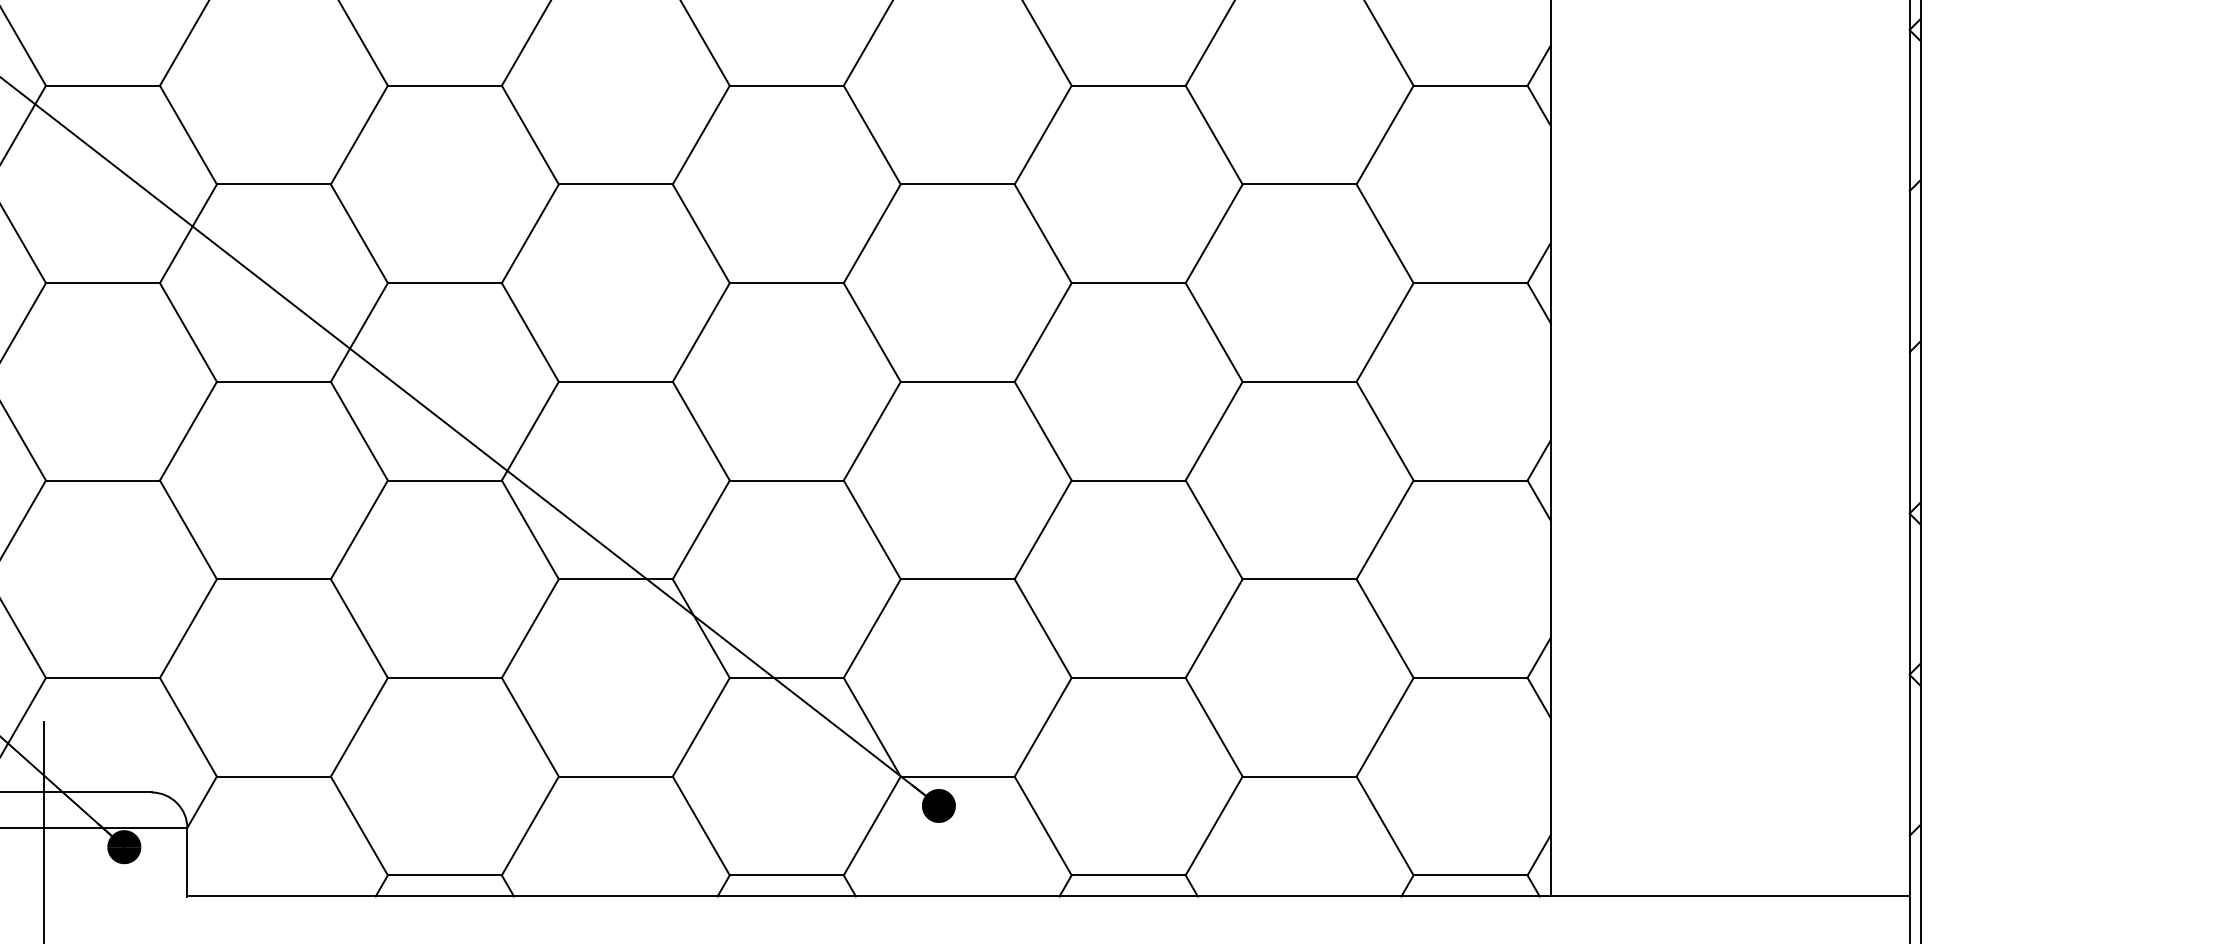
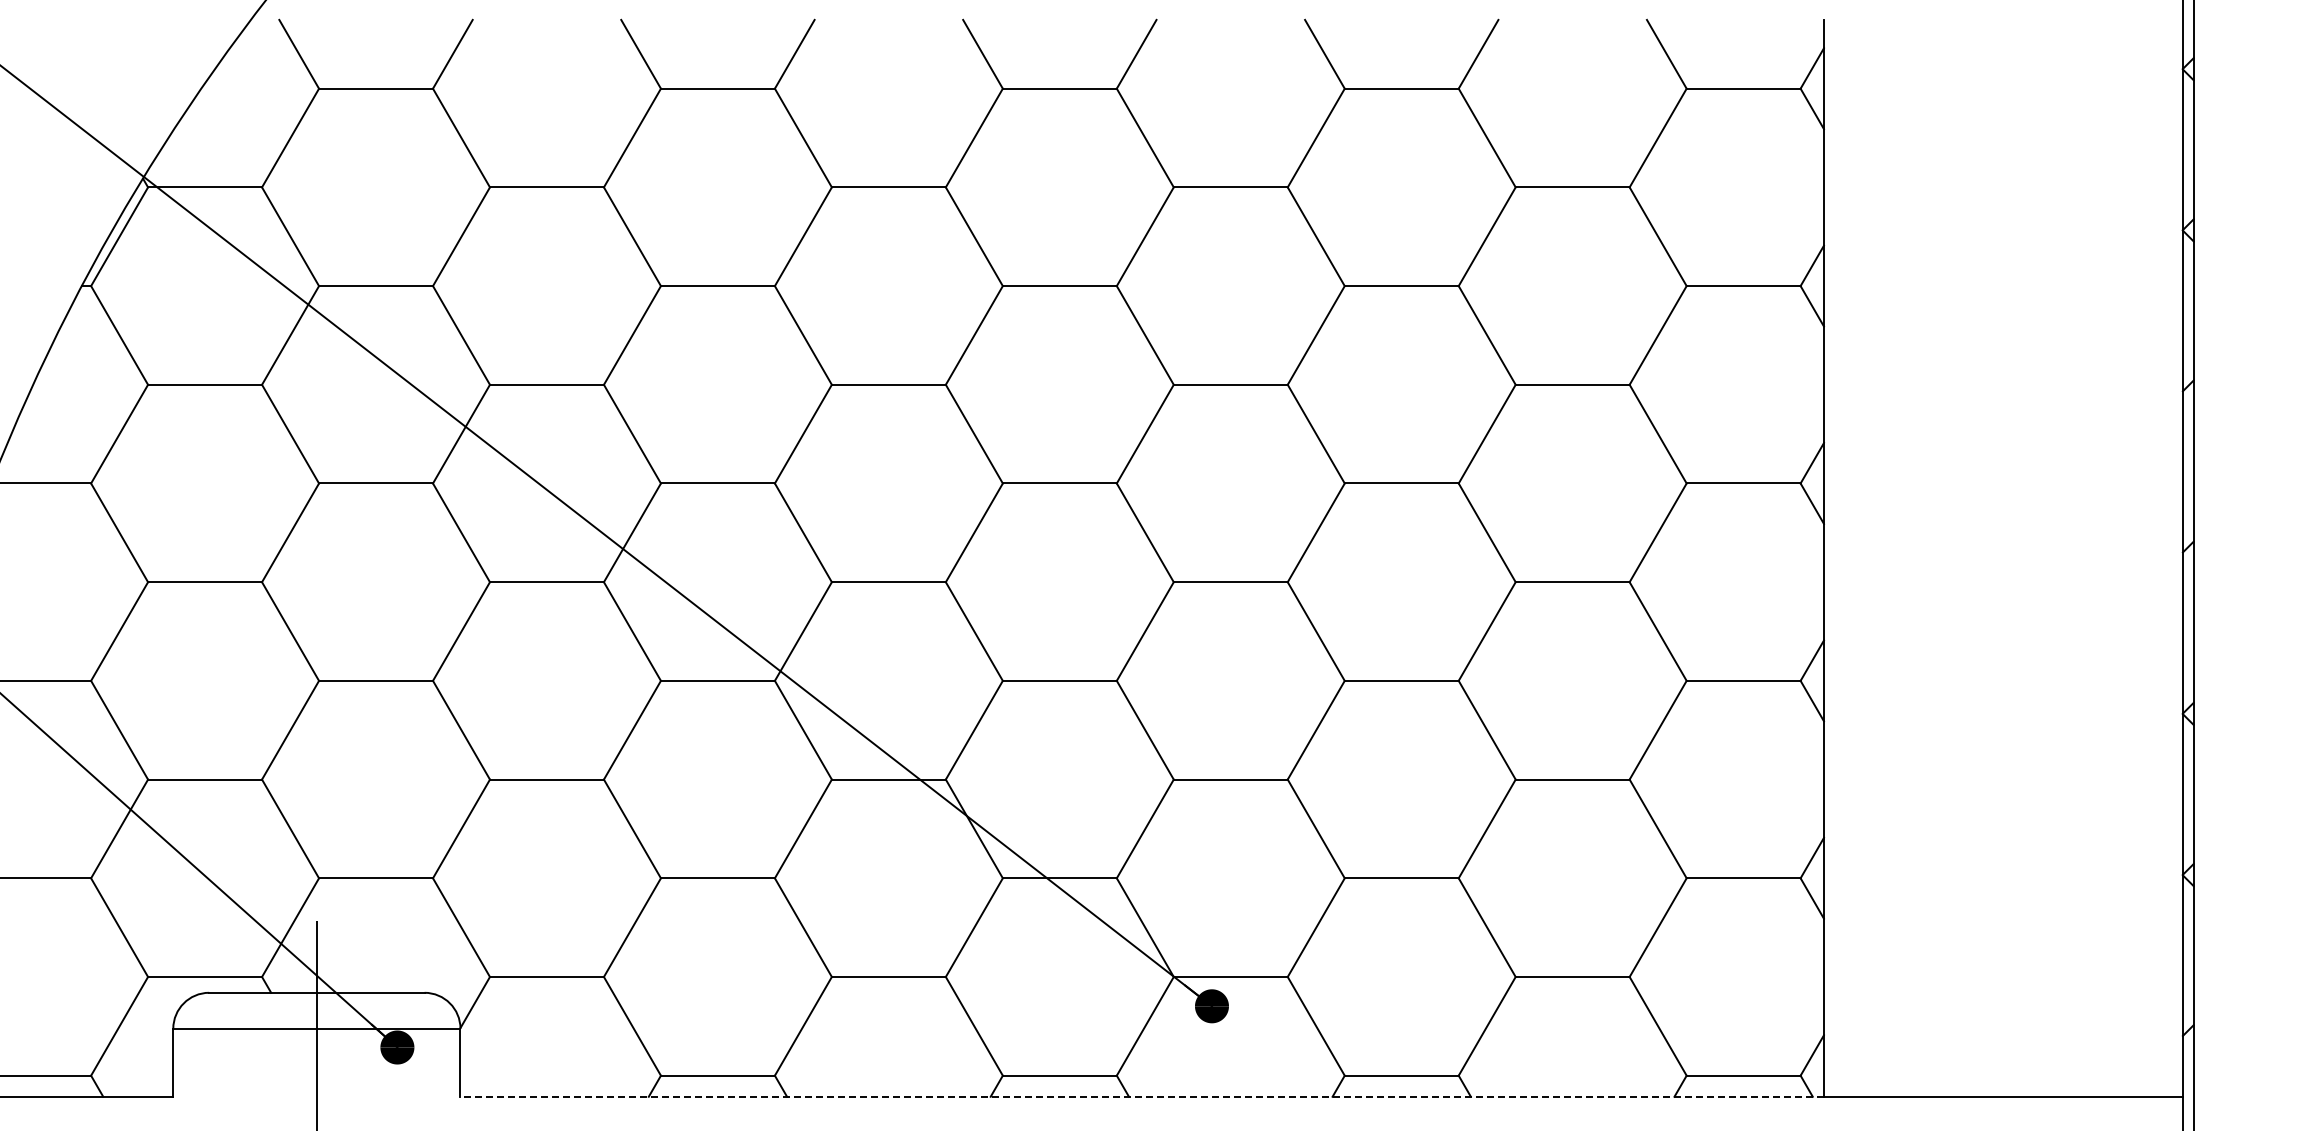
line: (869, 896) -> (1142, 1096), solid -> dashed

